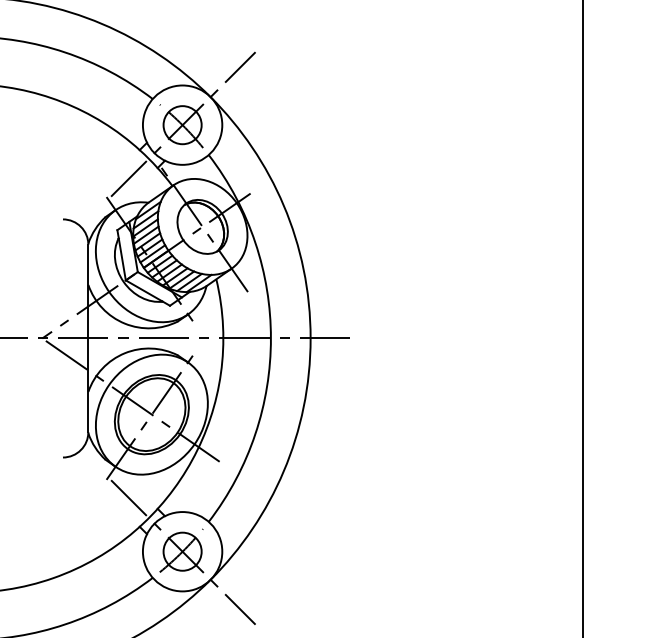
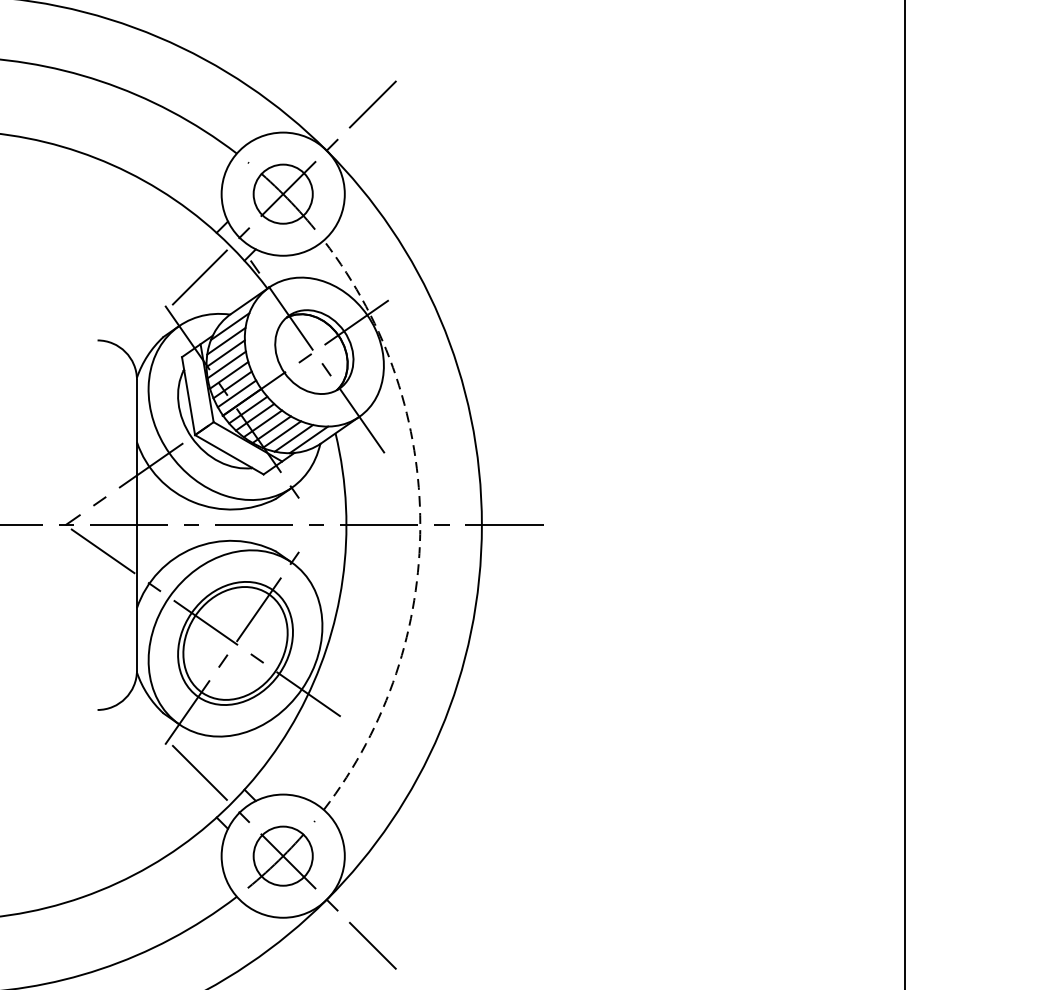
arc: (270, 338) -> (419, 525), solid -> dashed

